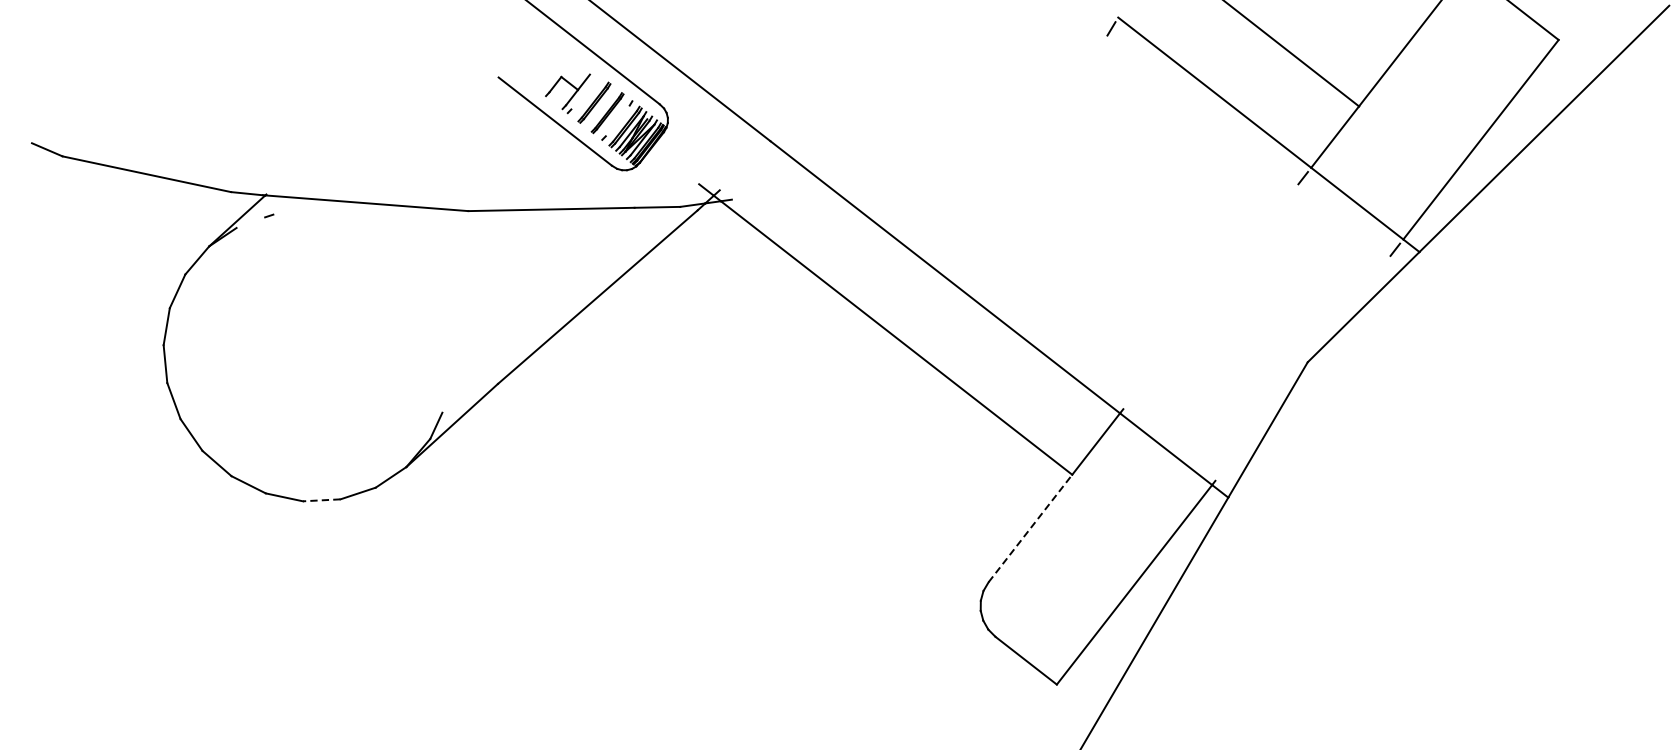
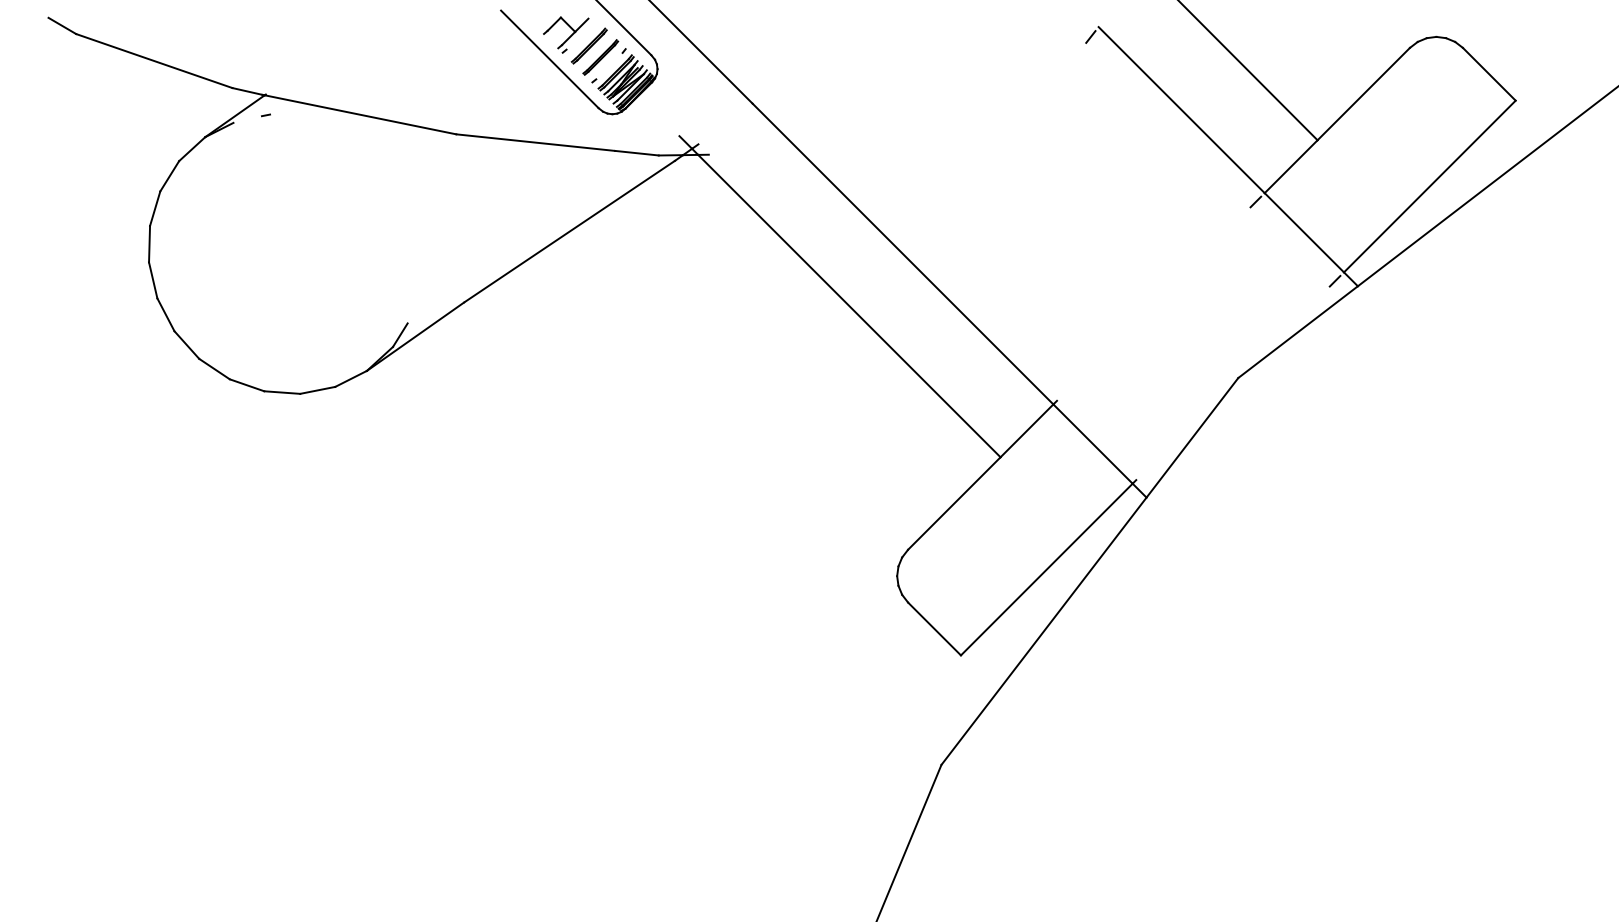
line: (320, 500) -> (281, 392), dashed -> solid
line: (1030, 528) -> (954, 503), dashed -> solid

